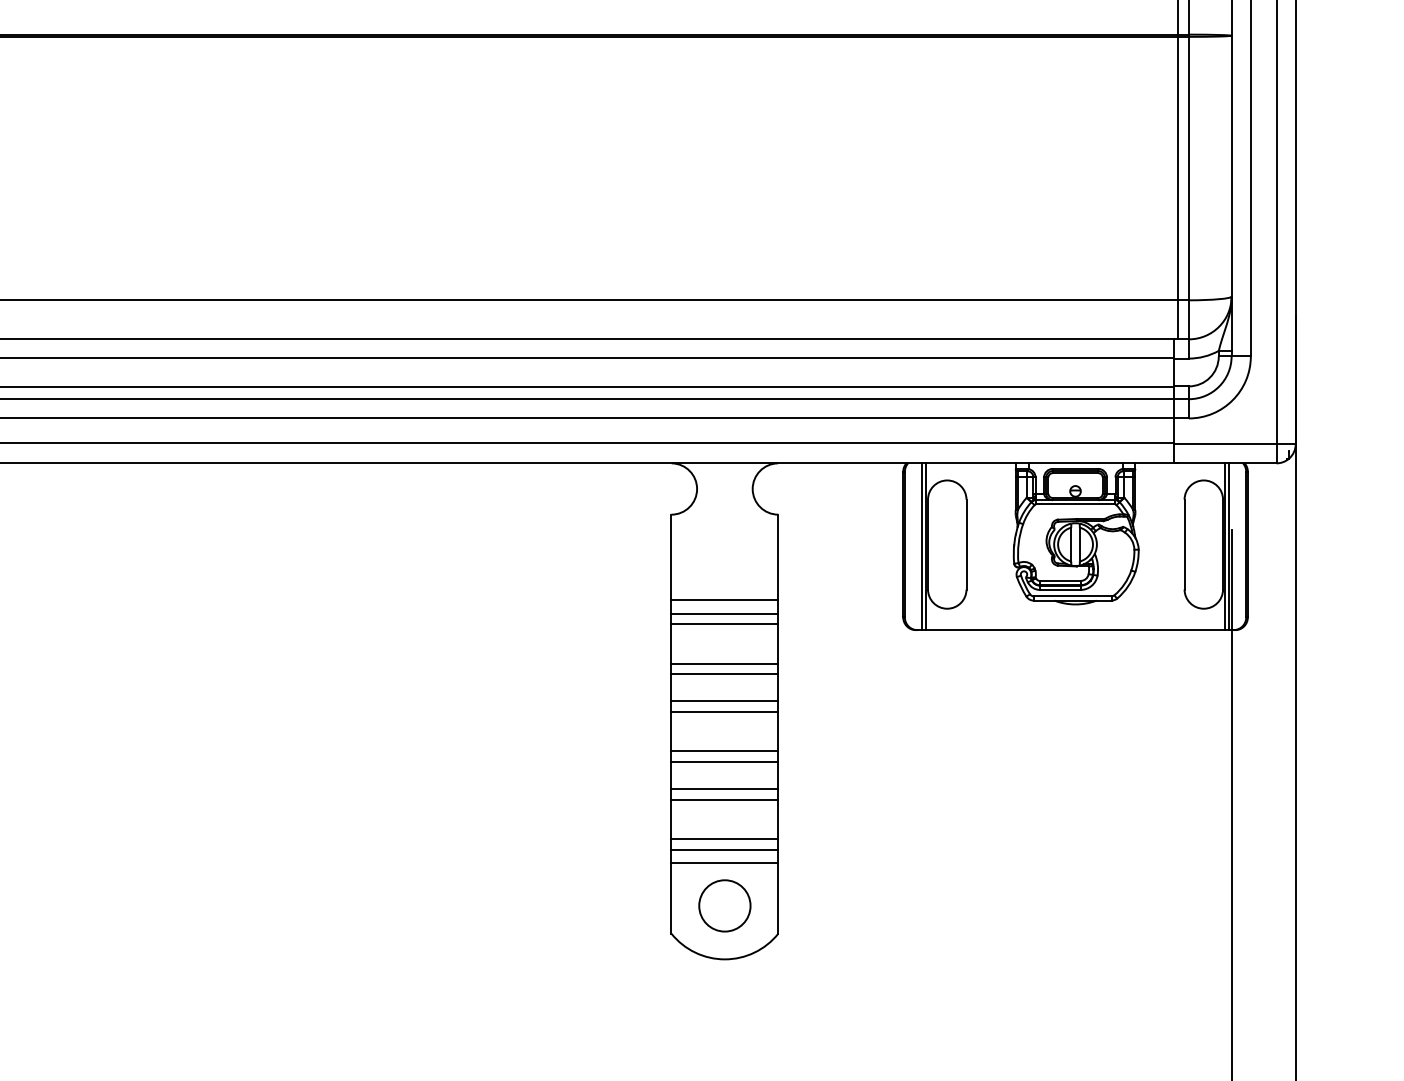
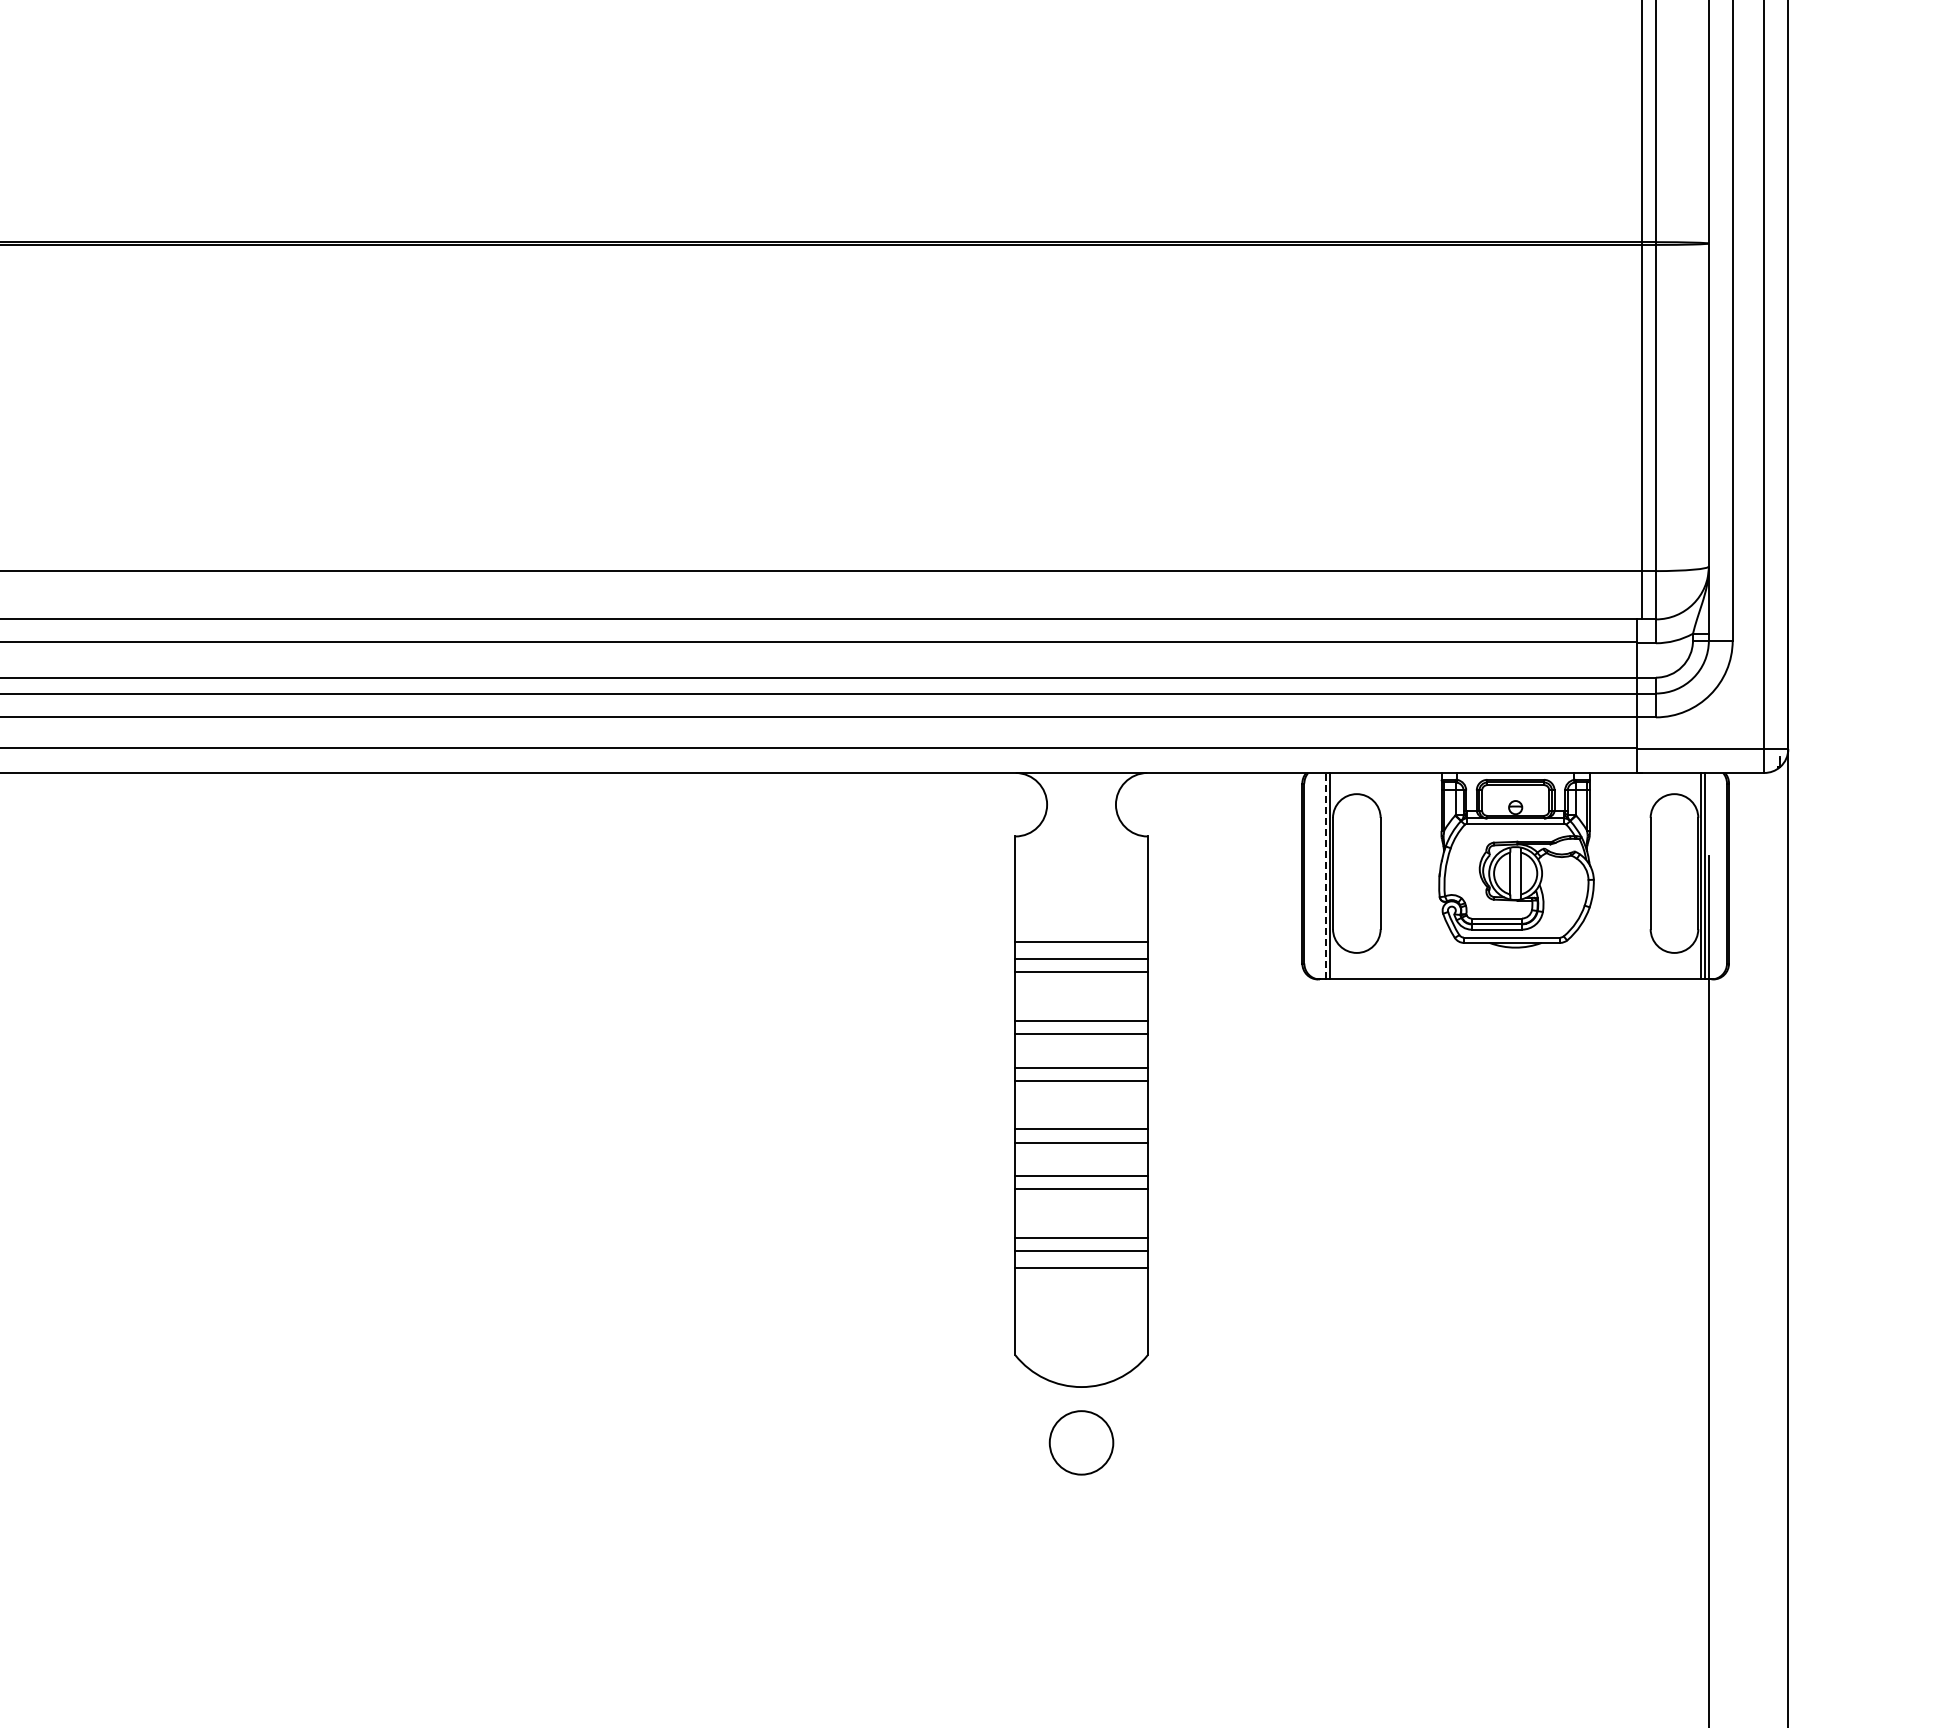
line: (921, 546) -> (1325, 875), solid -> dashed
circle: (724, 905) -> (1081, 1442), moved

